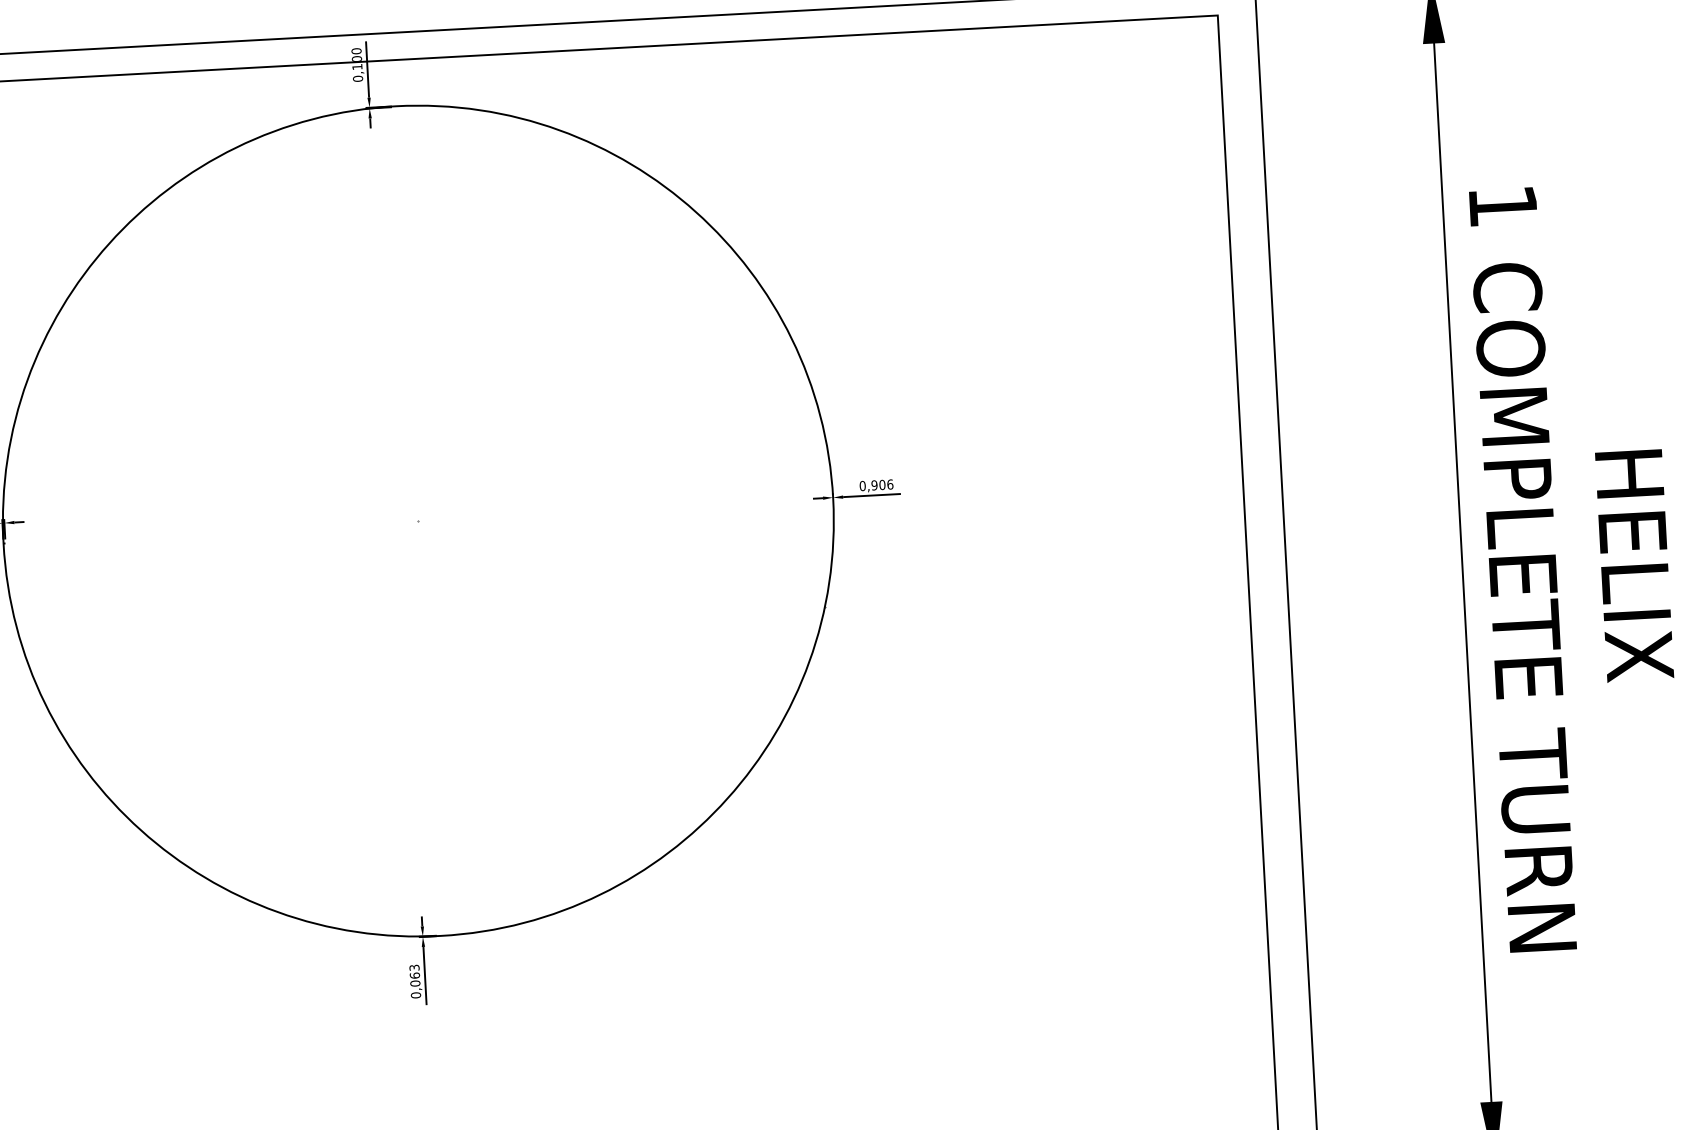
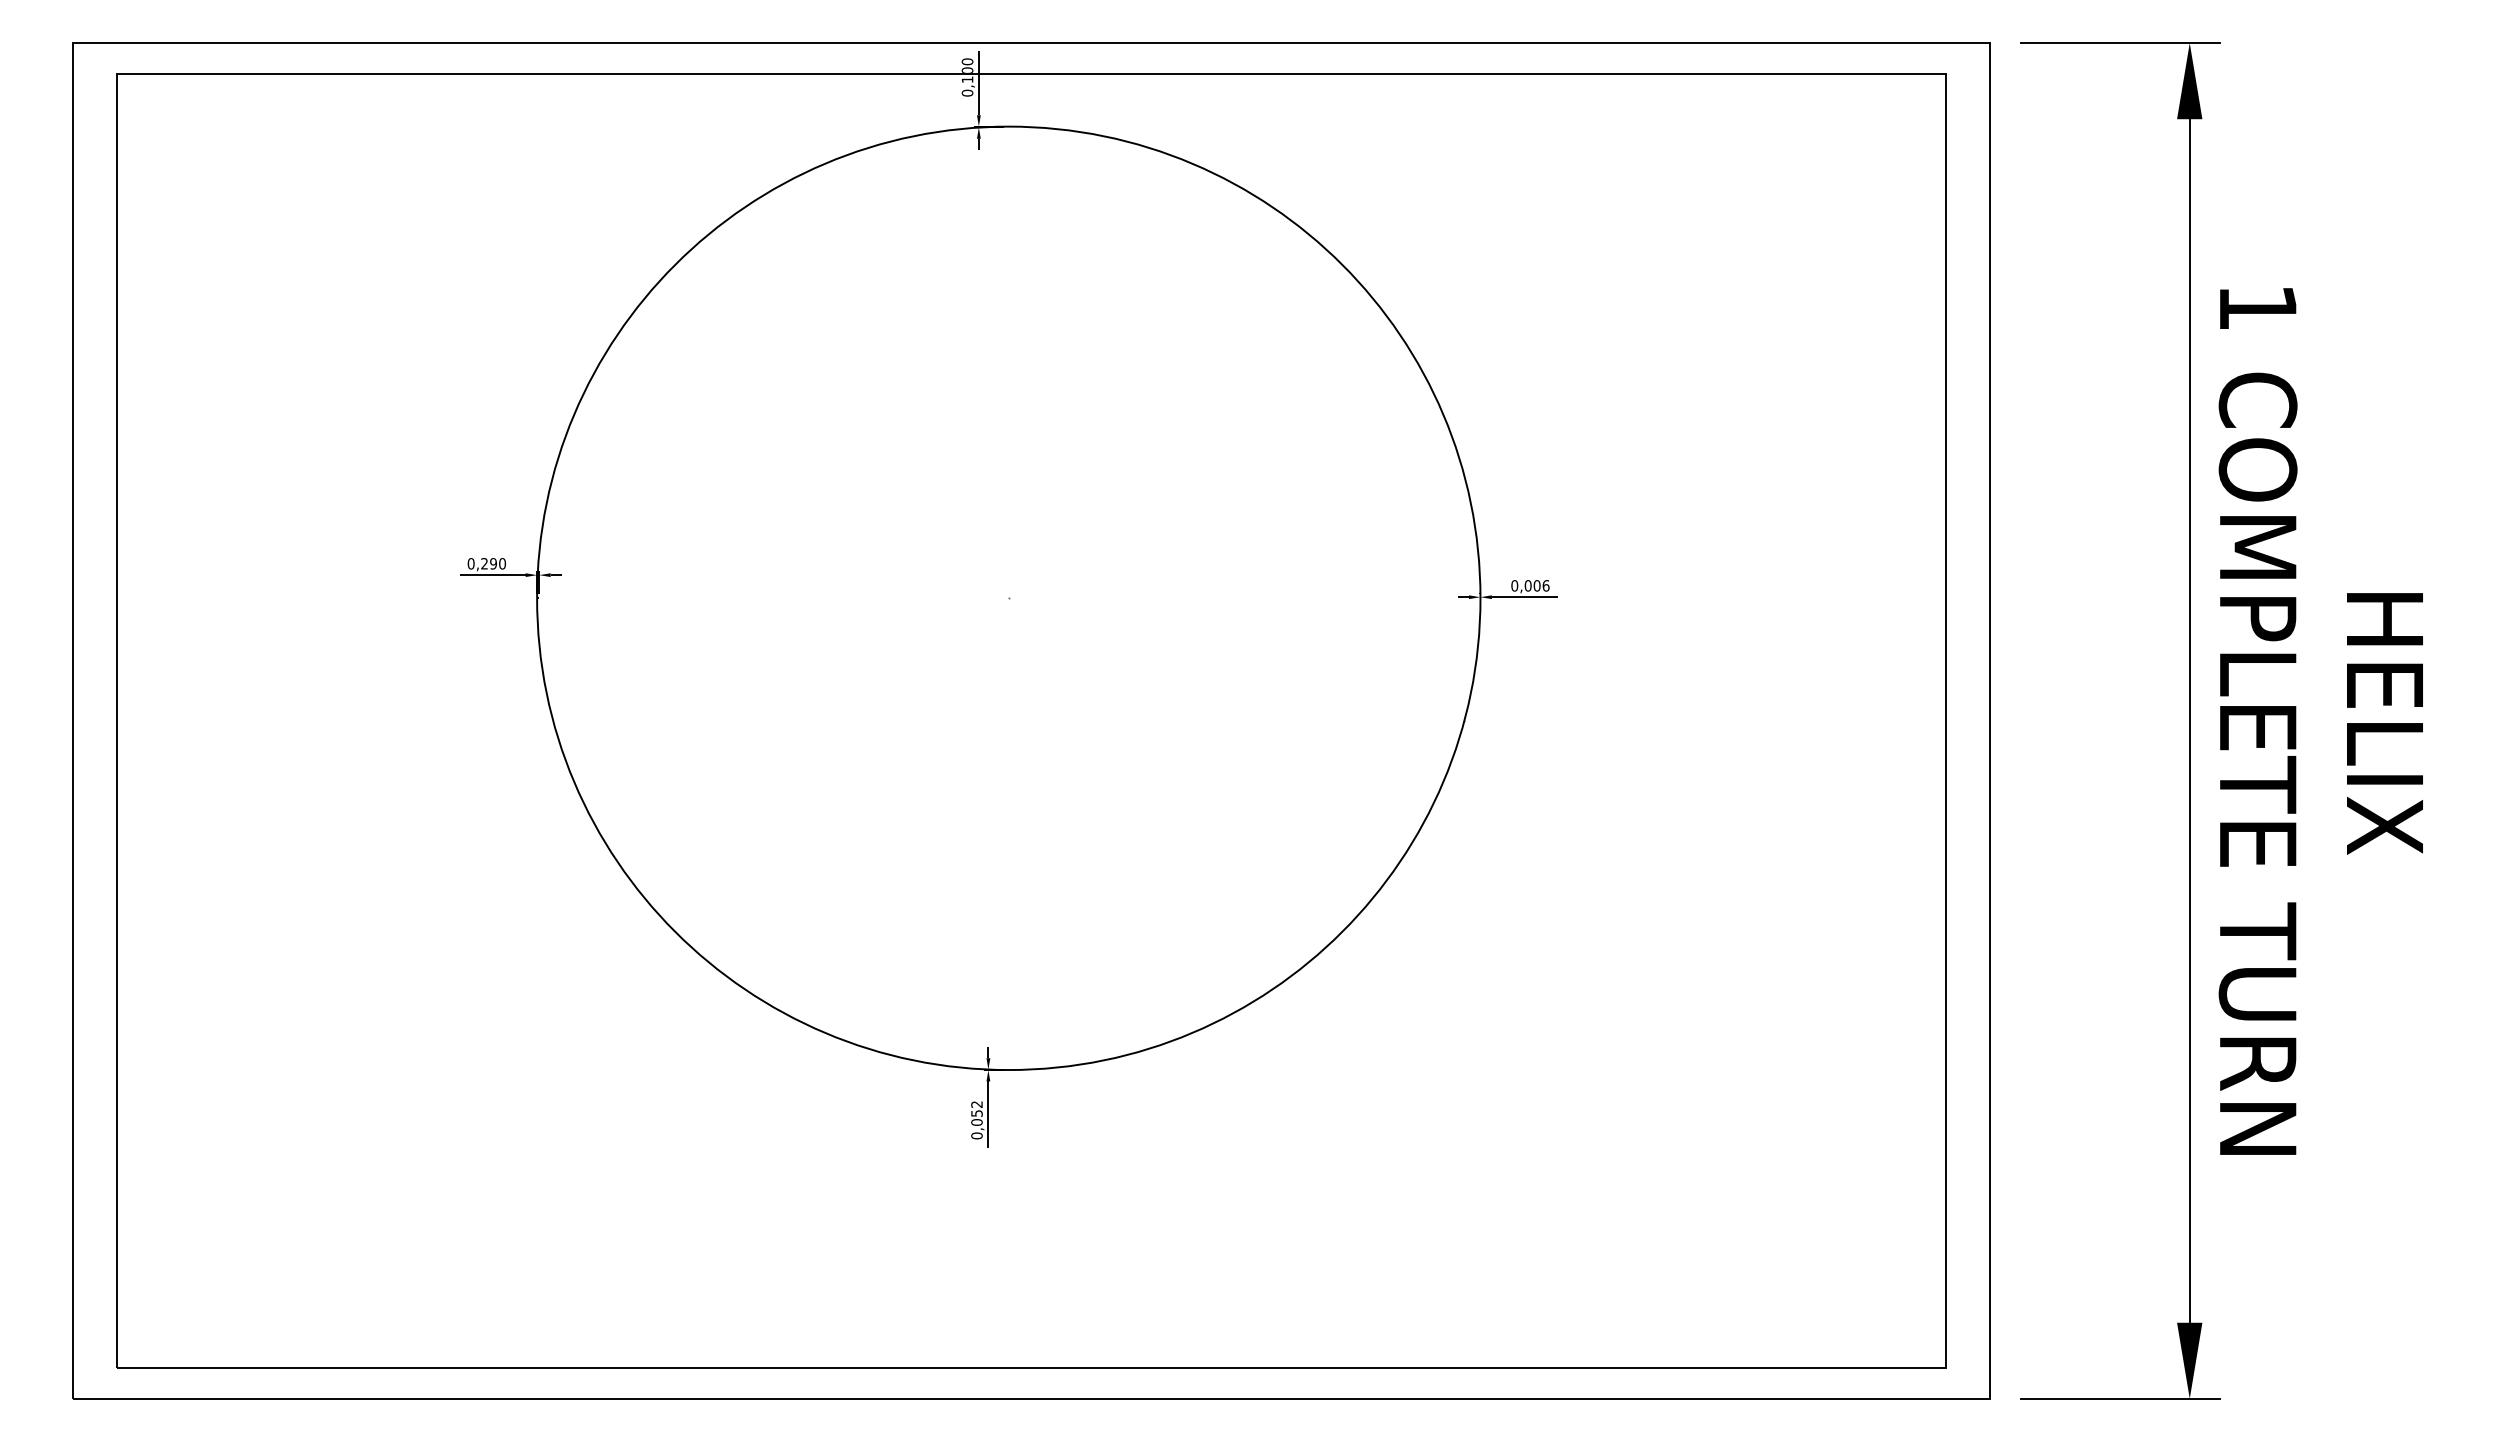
text: (873, 485) -> (1527, 585), 0,906 -> 0,006
text: (414, 971) -> (976, 1108), 0,063 -> 0,052

